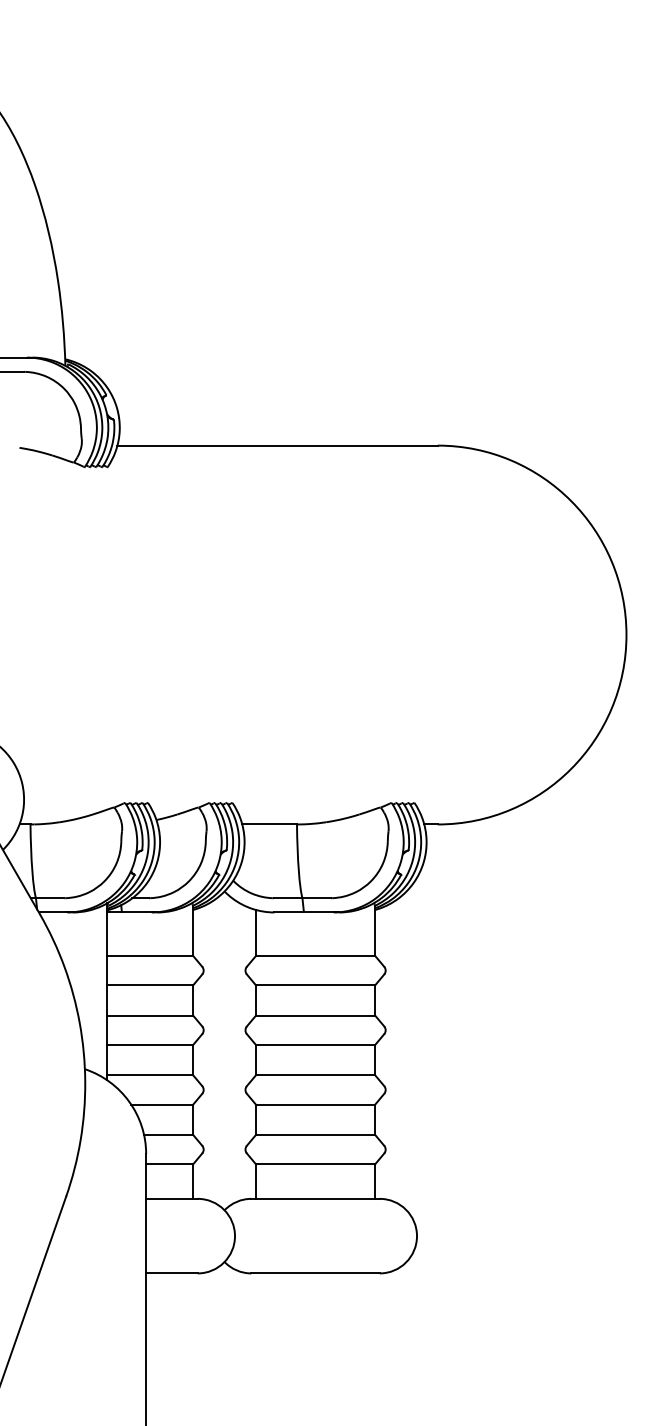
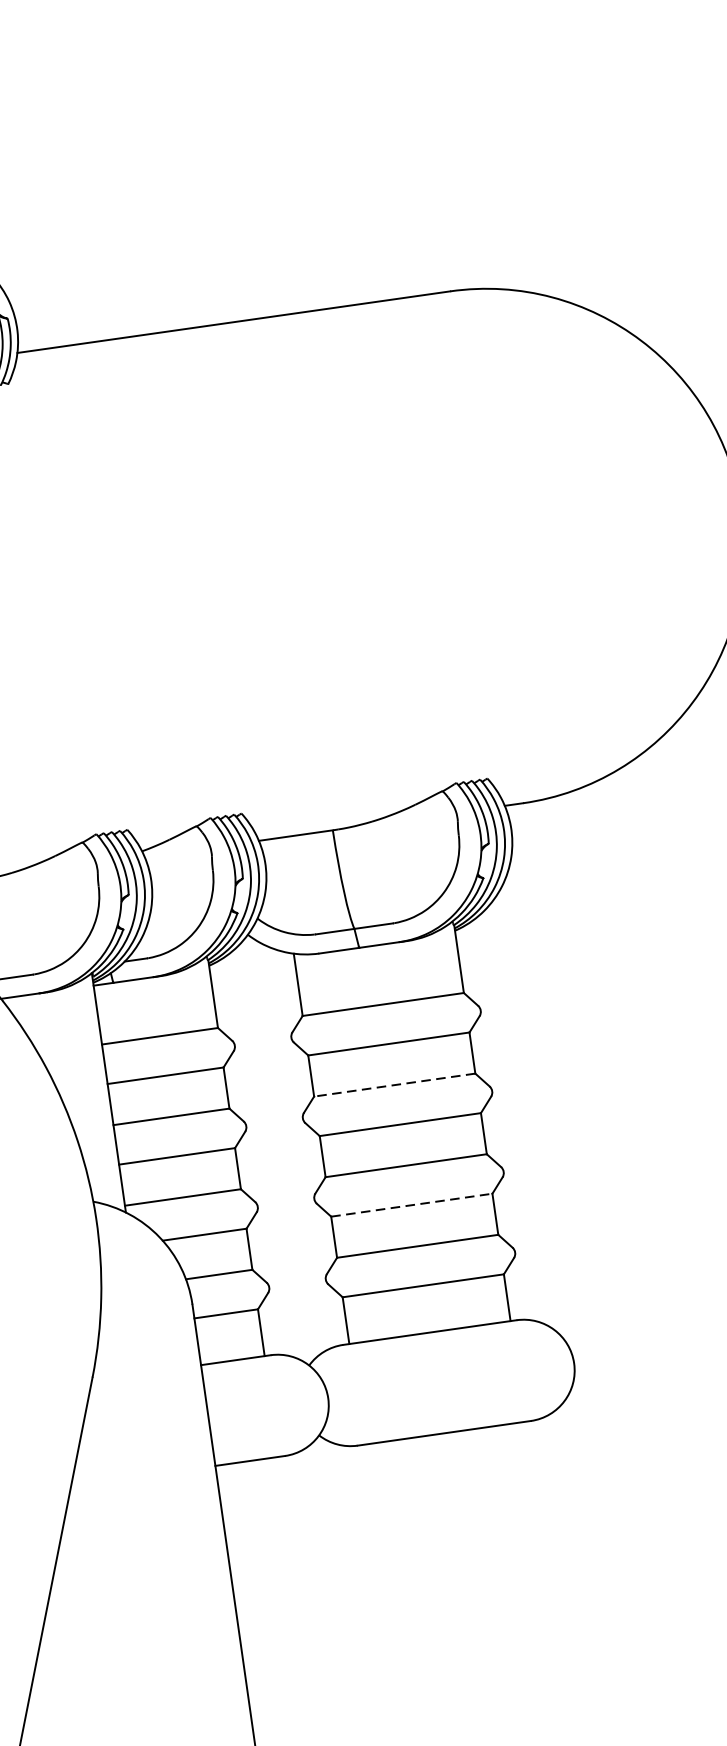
line: (315, 1015) -> (394, 1084), solid -> dashed
line: (315, 1104) -> (411, 1205), solid -> dashed

